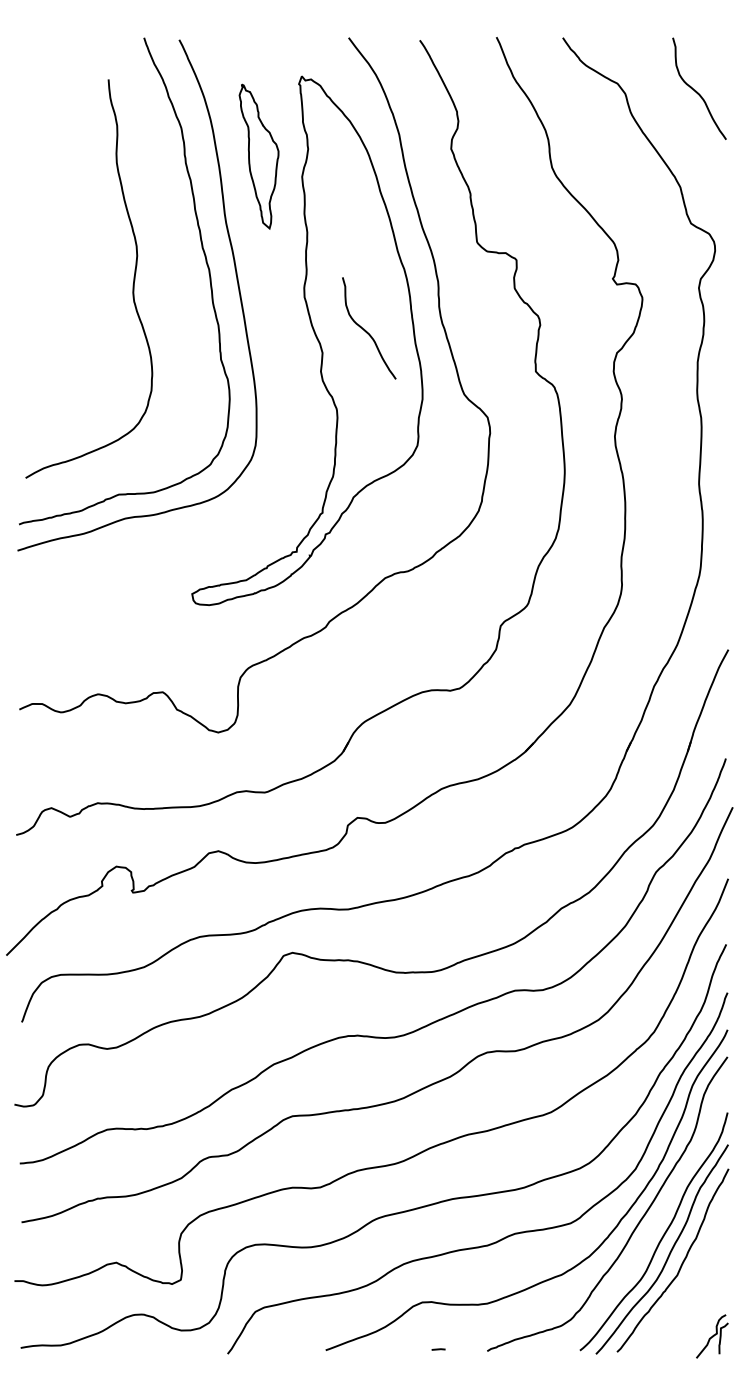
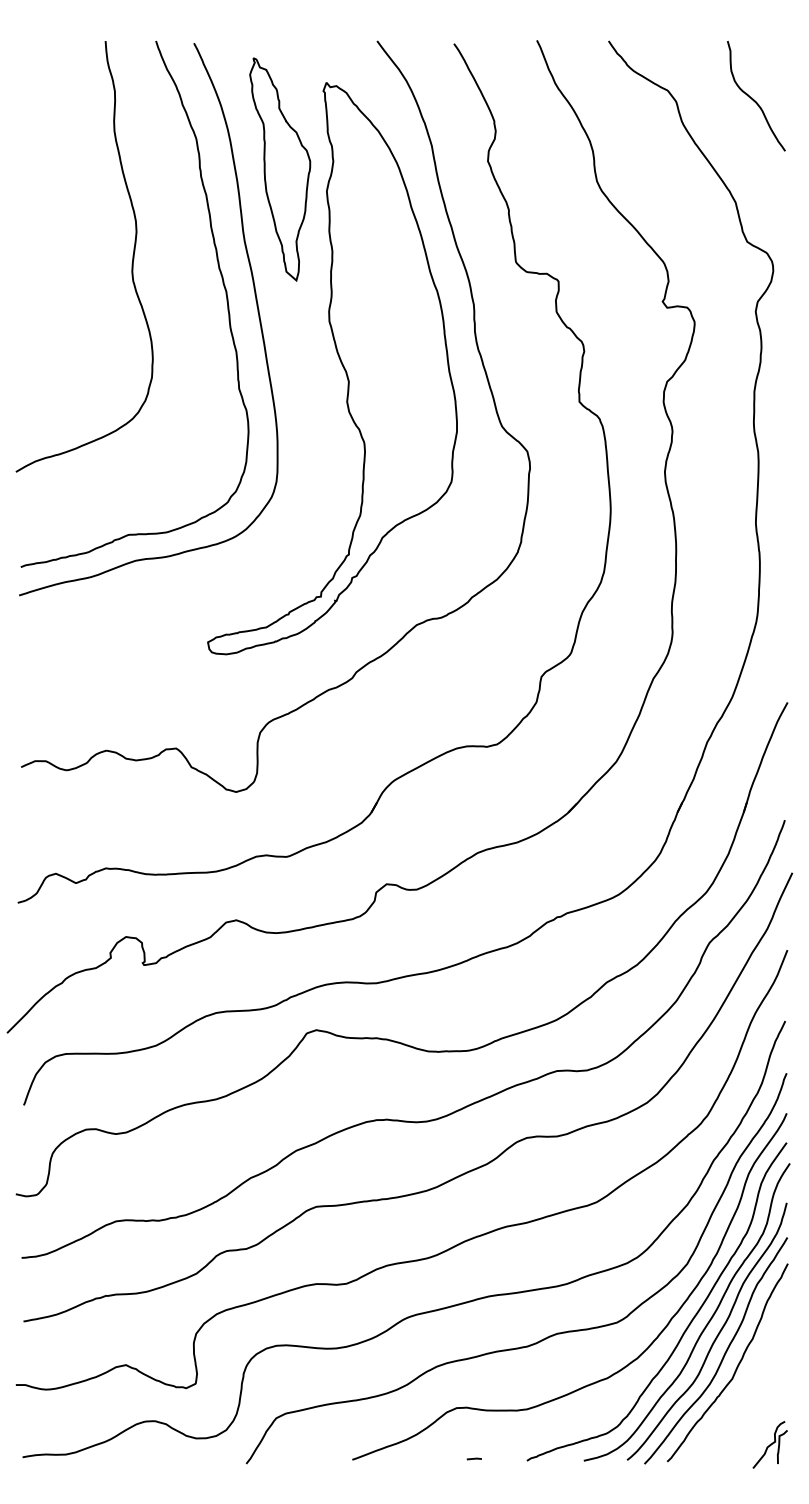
part: (259, 156) -> (280, 169), size x1.43
curve: (132, 285) -> (131, 263), moved
curve: (366, 330) -> (396, 357), removed
curve: (652, 1226) -> (705, 1325), added

